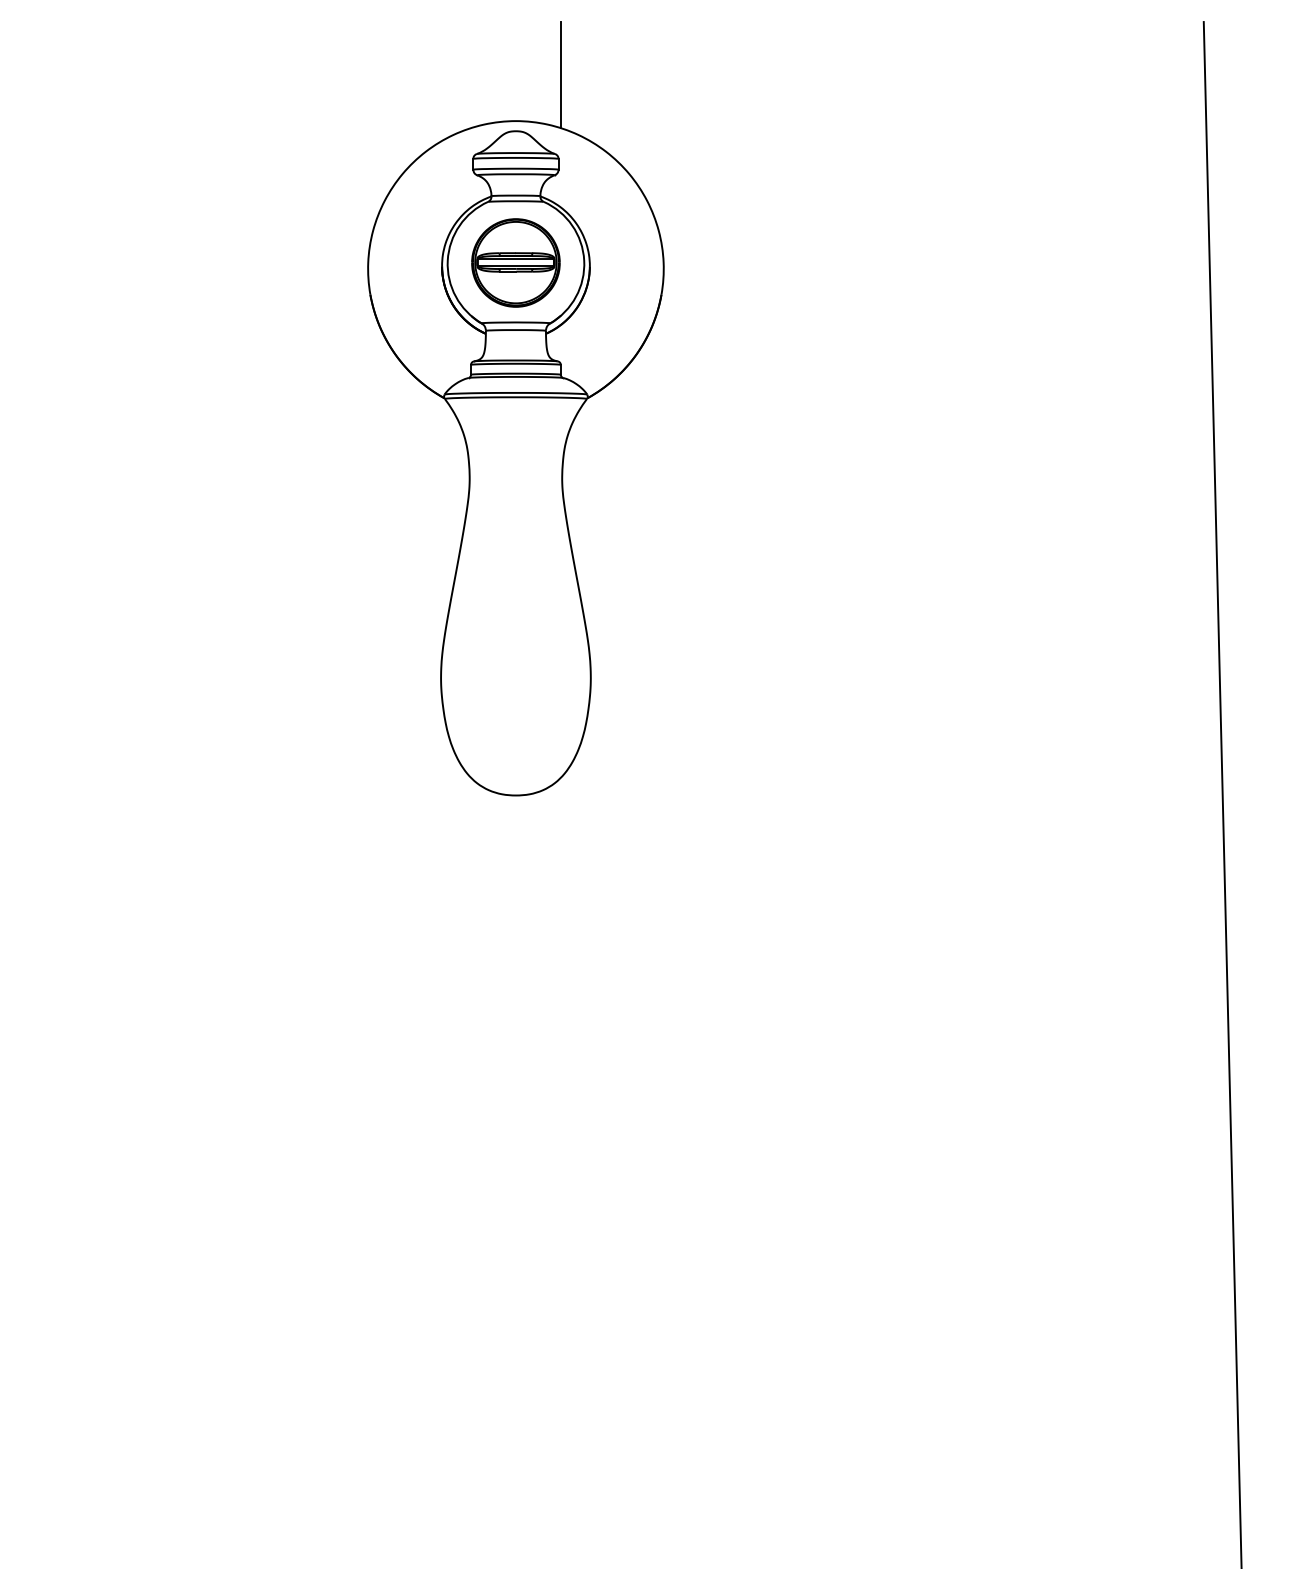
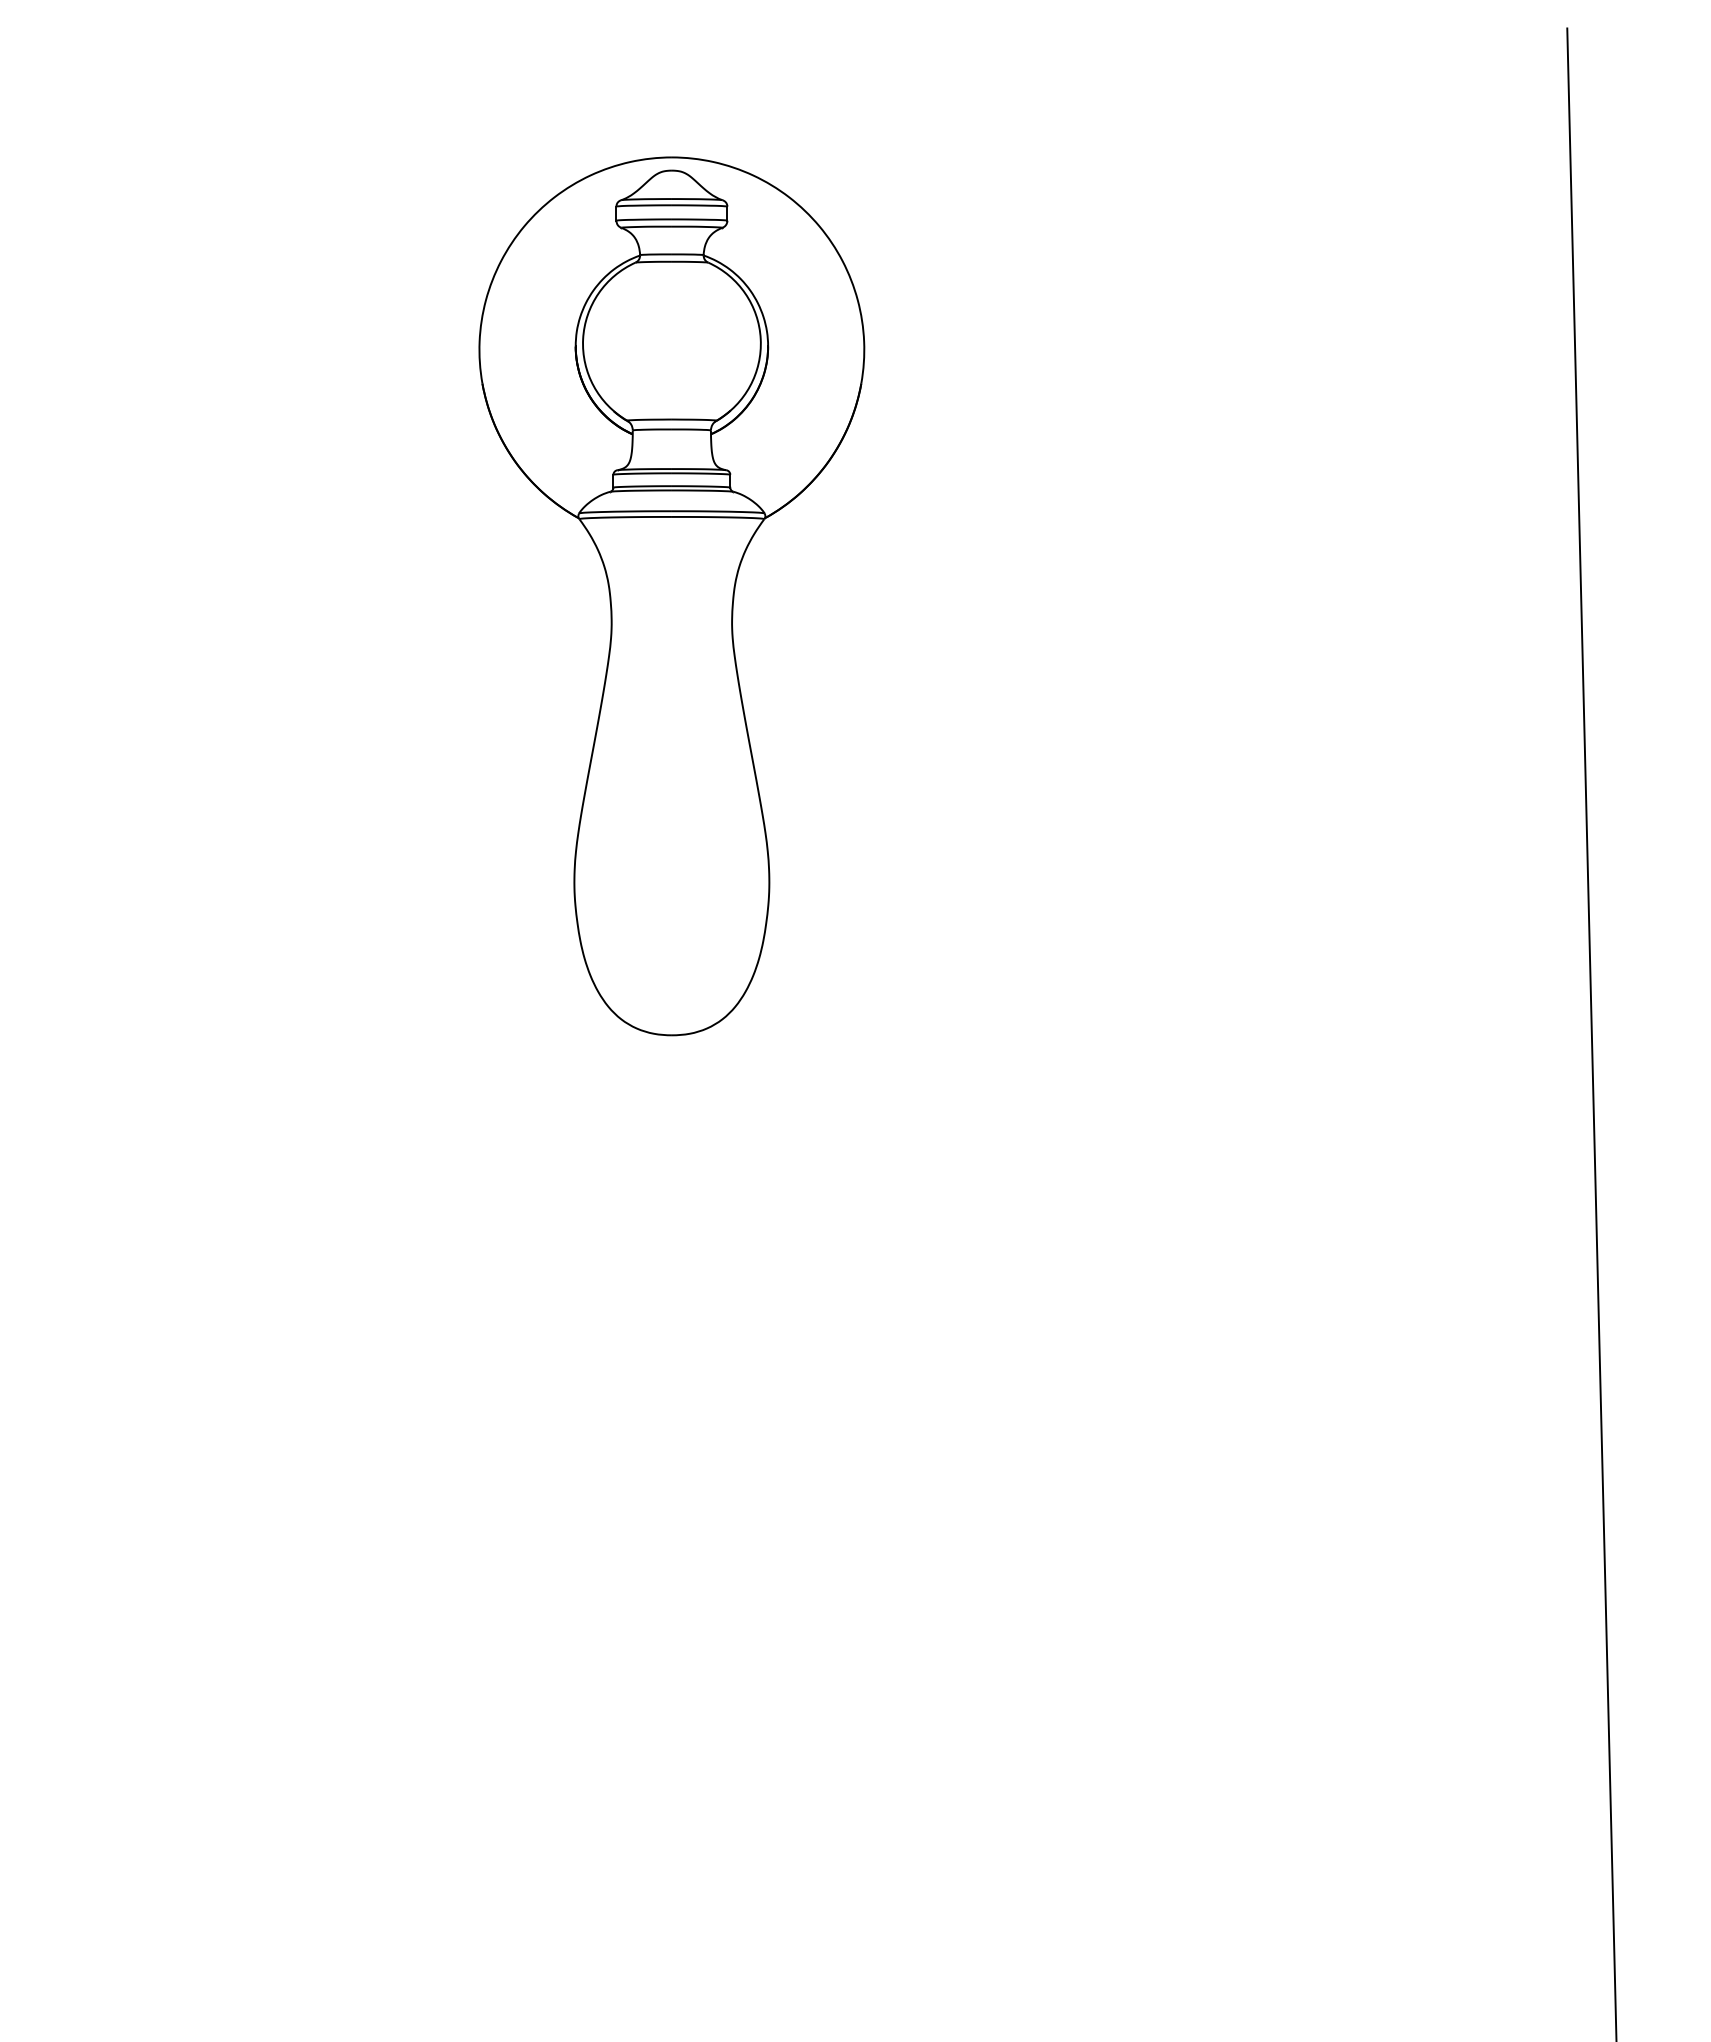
line: (560, 75) -> (730, 97), removed
part: (515, 263) -> (671, 342), removed

